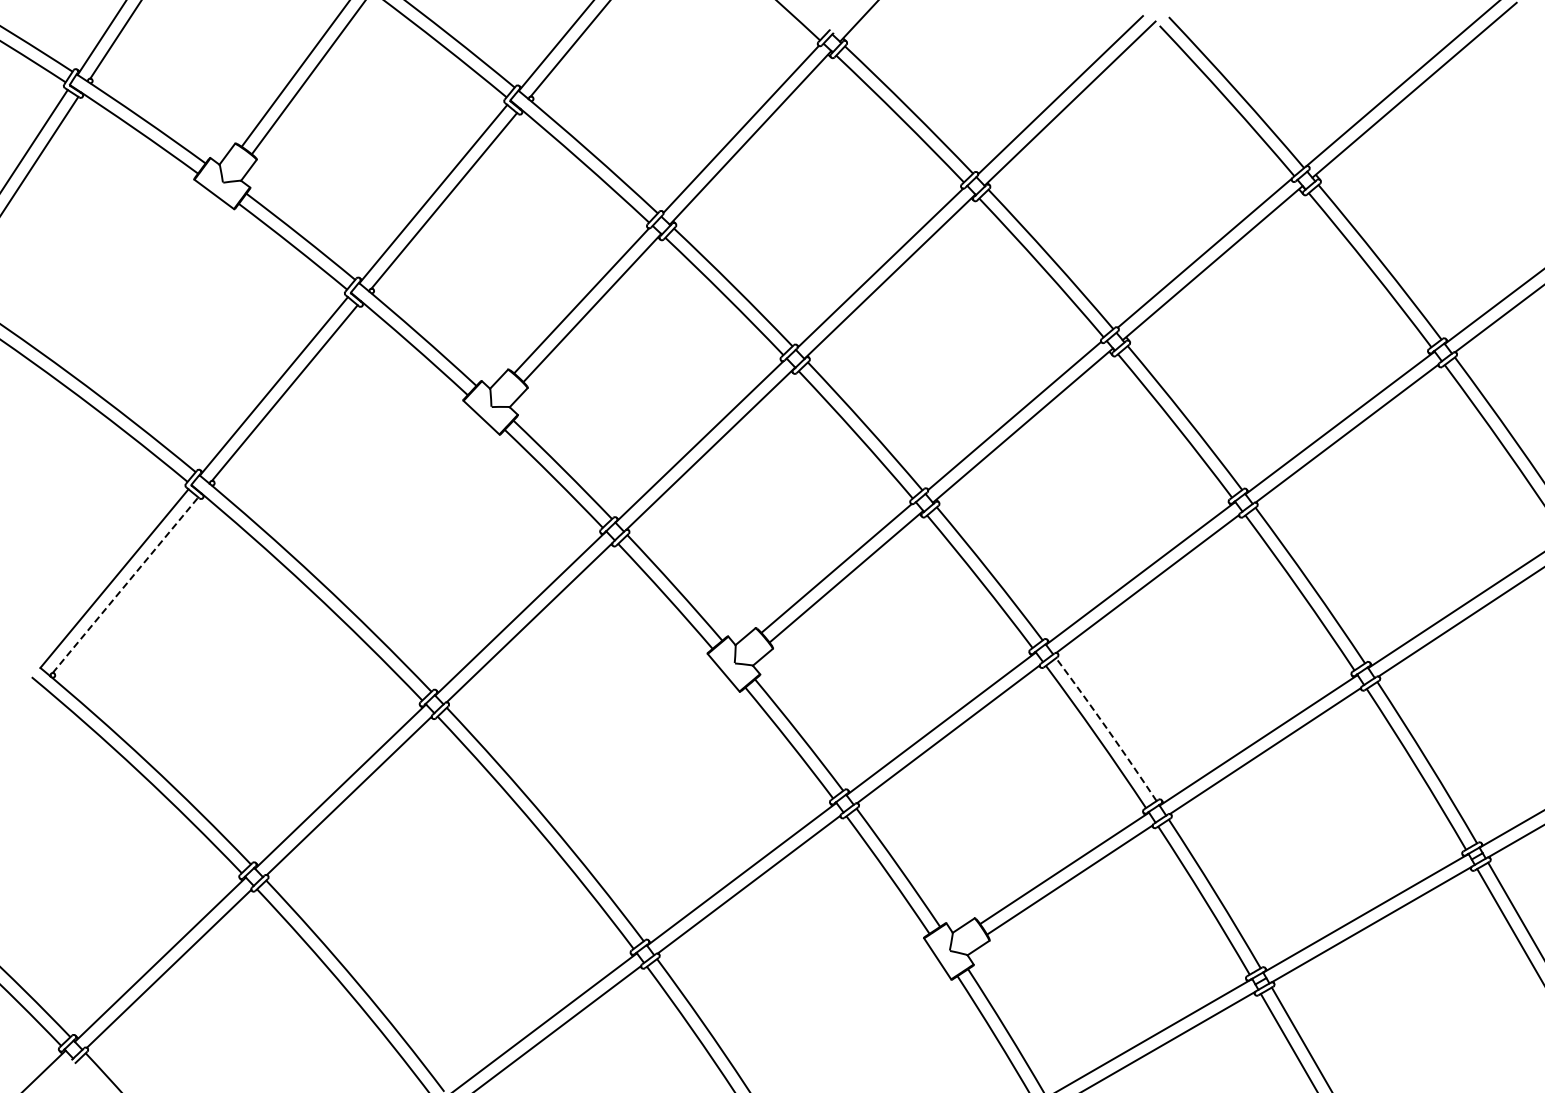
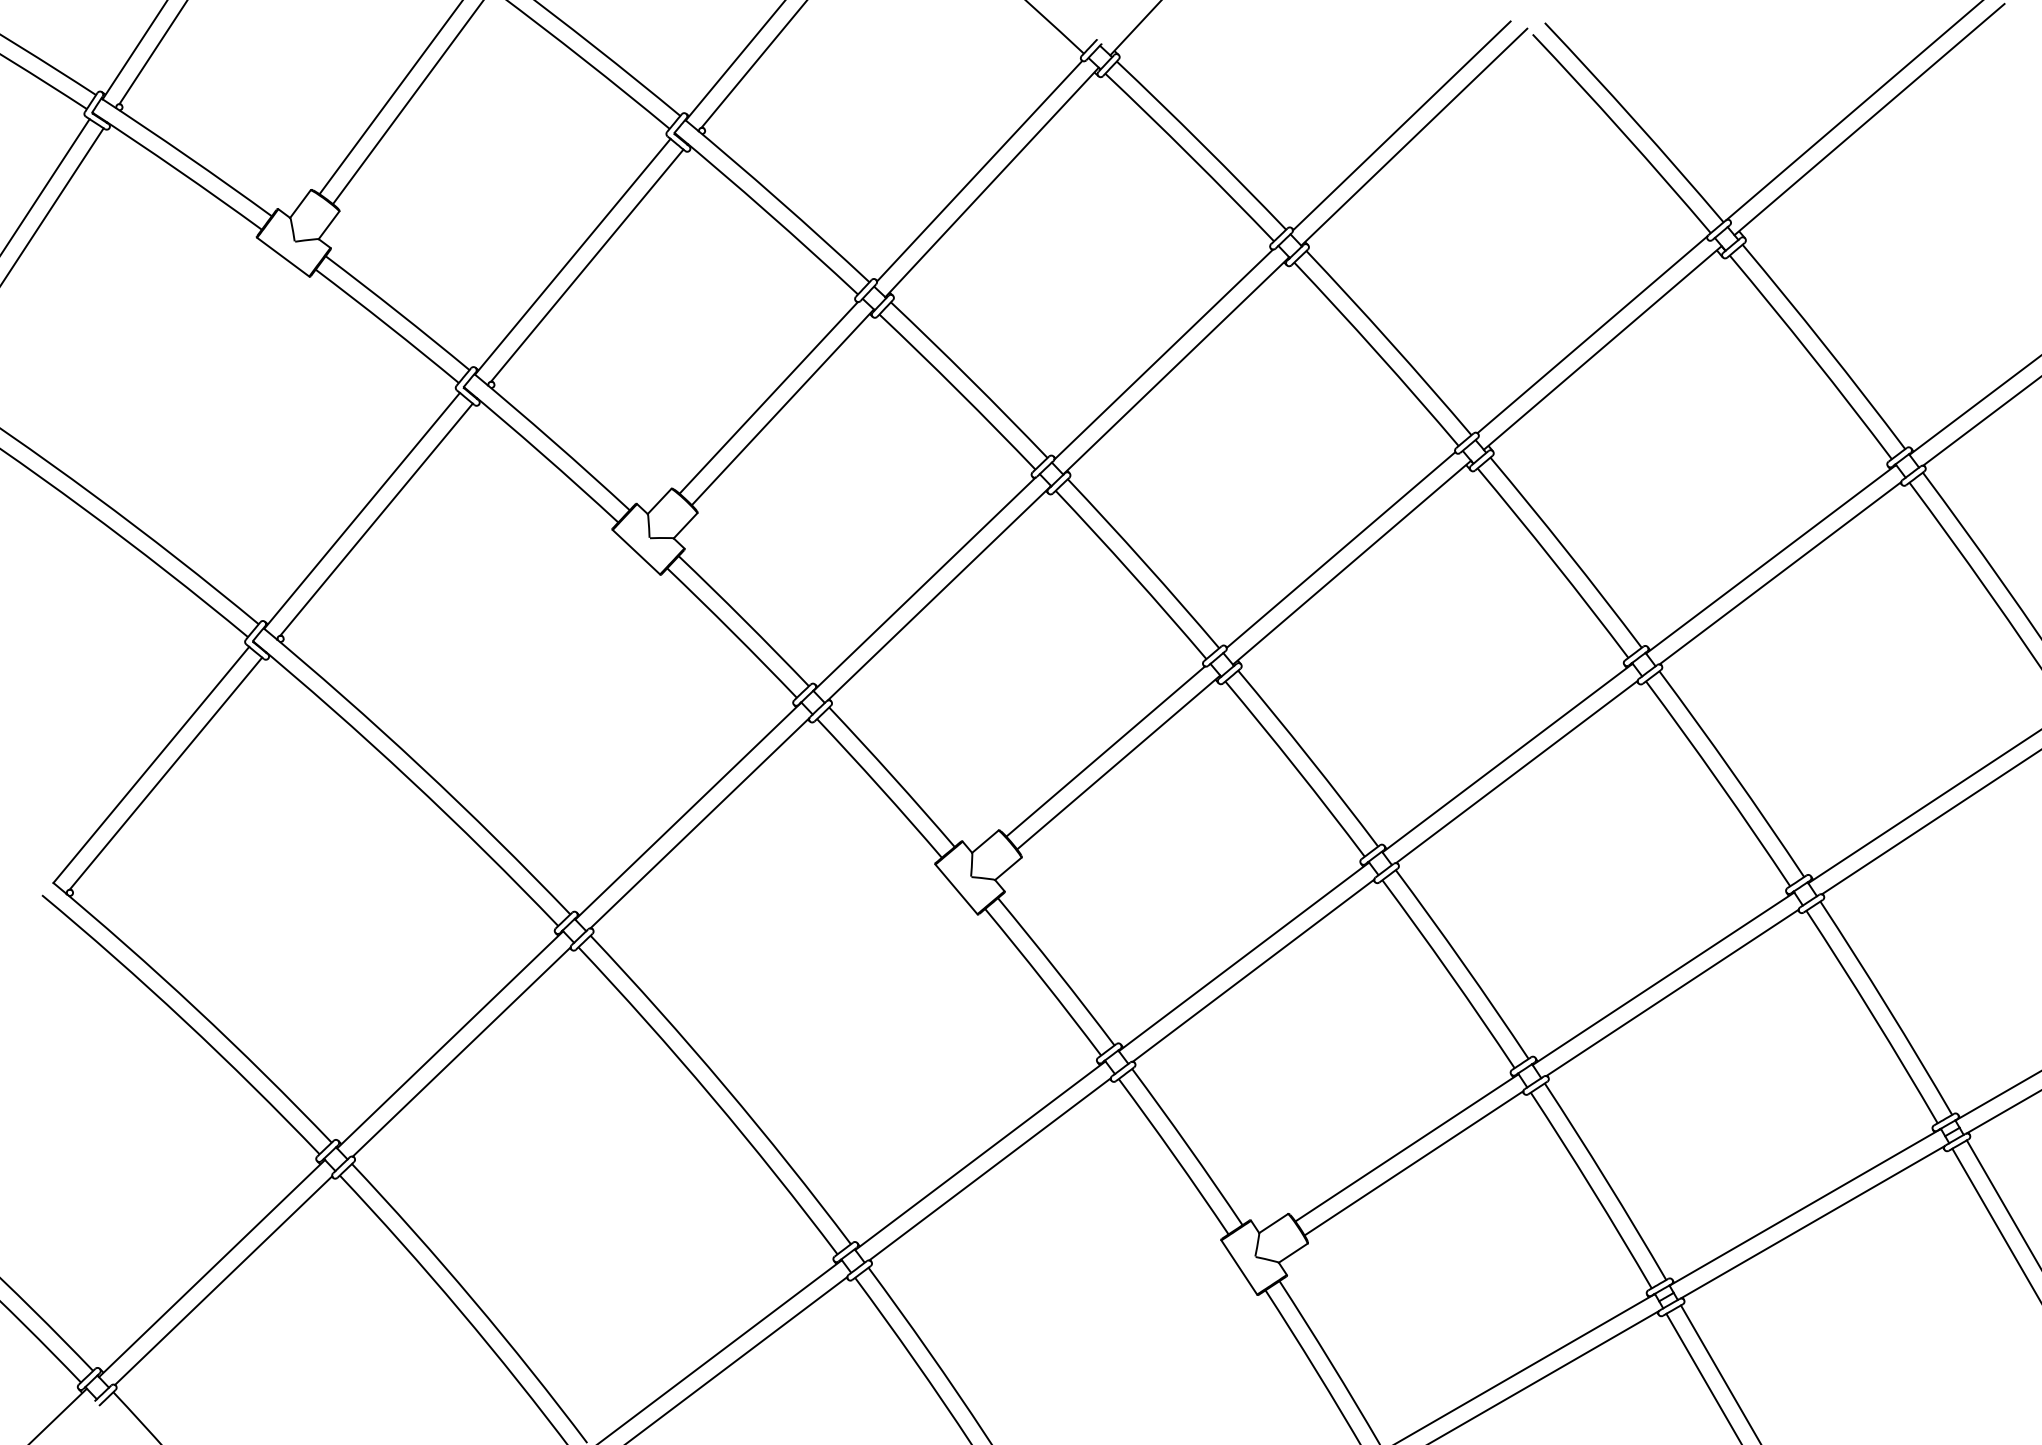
line: (125, 584) -> (165, 772), dashed -> solid
arc: (1107, 728) -> (1463, 963), dashed -> solid

